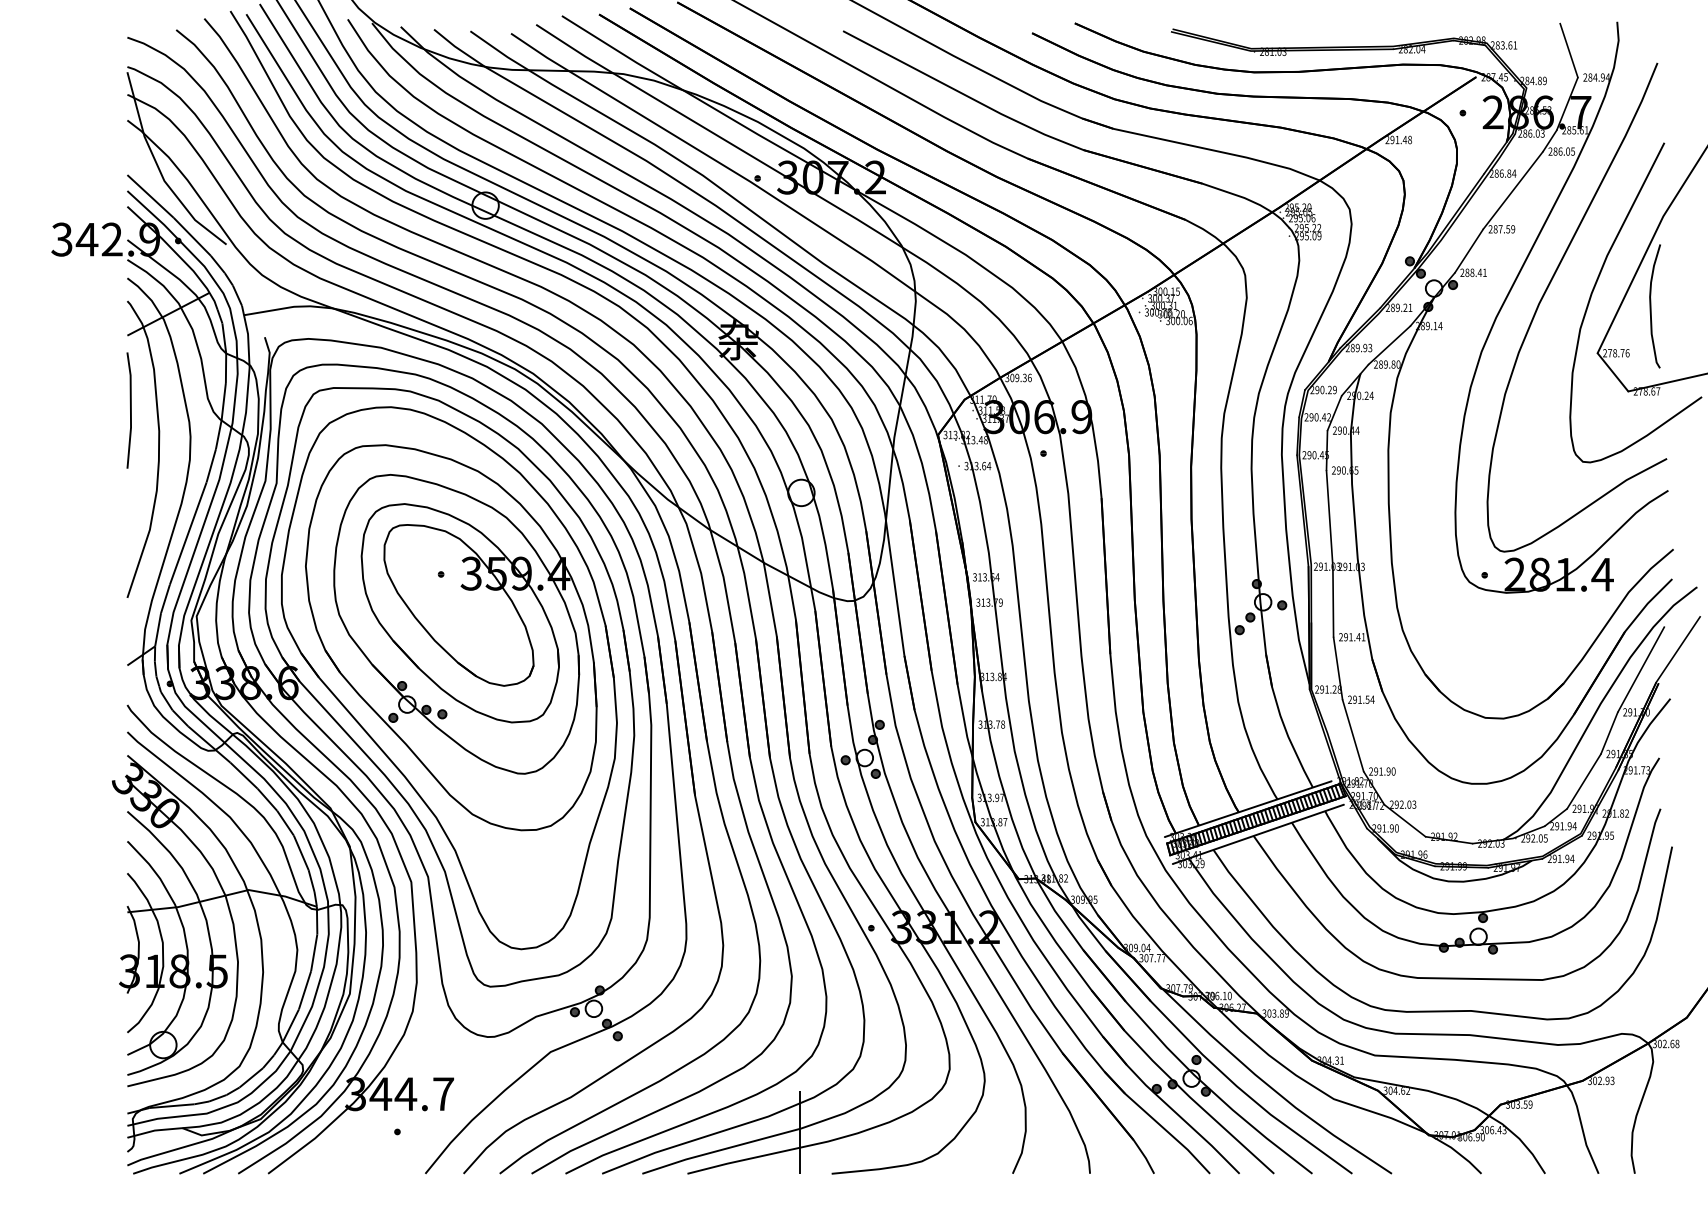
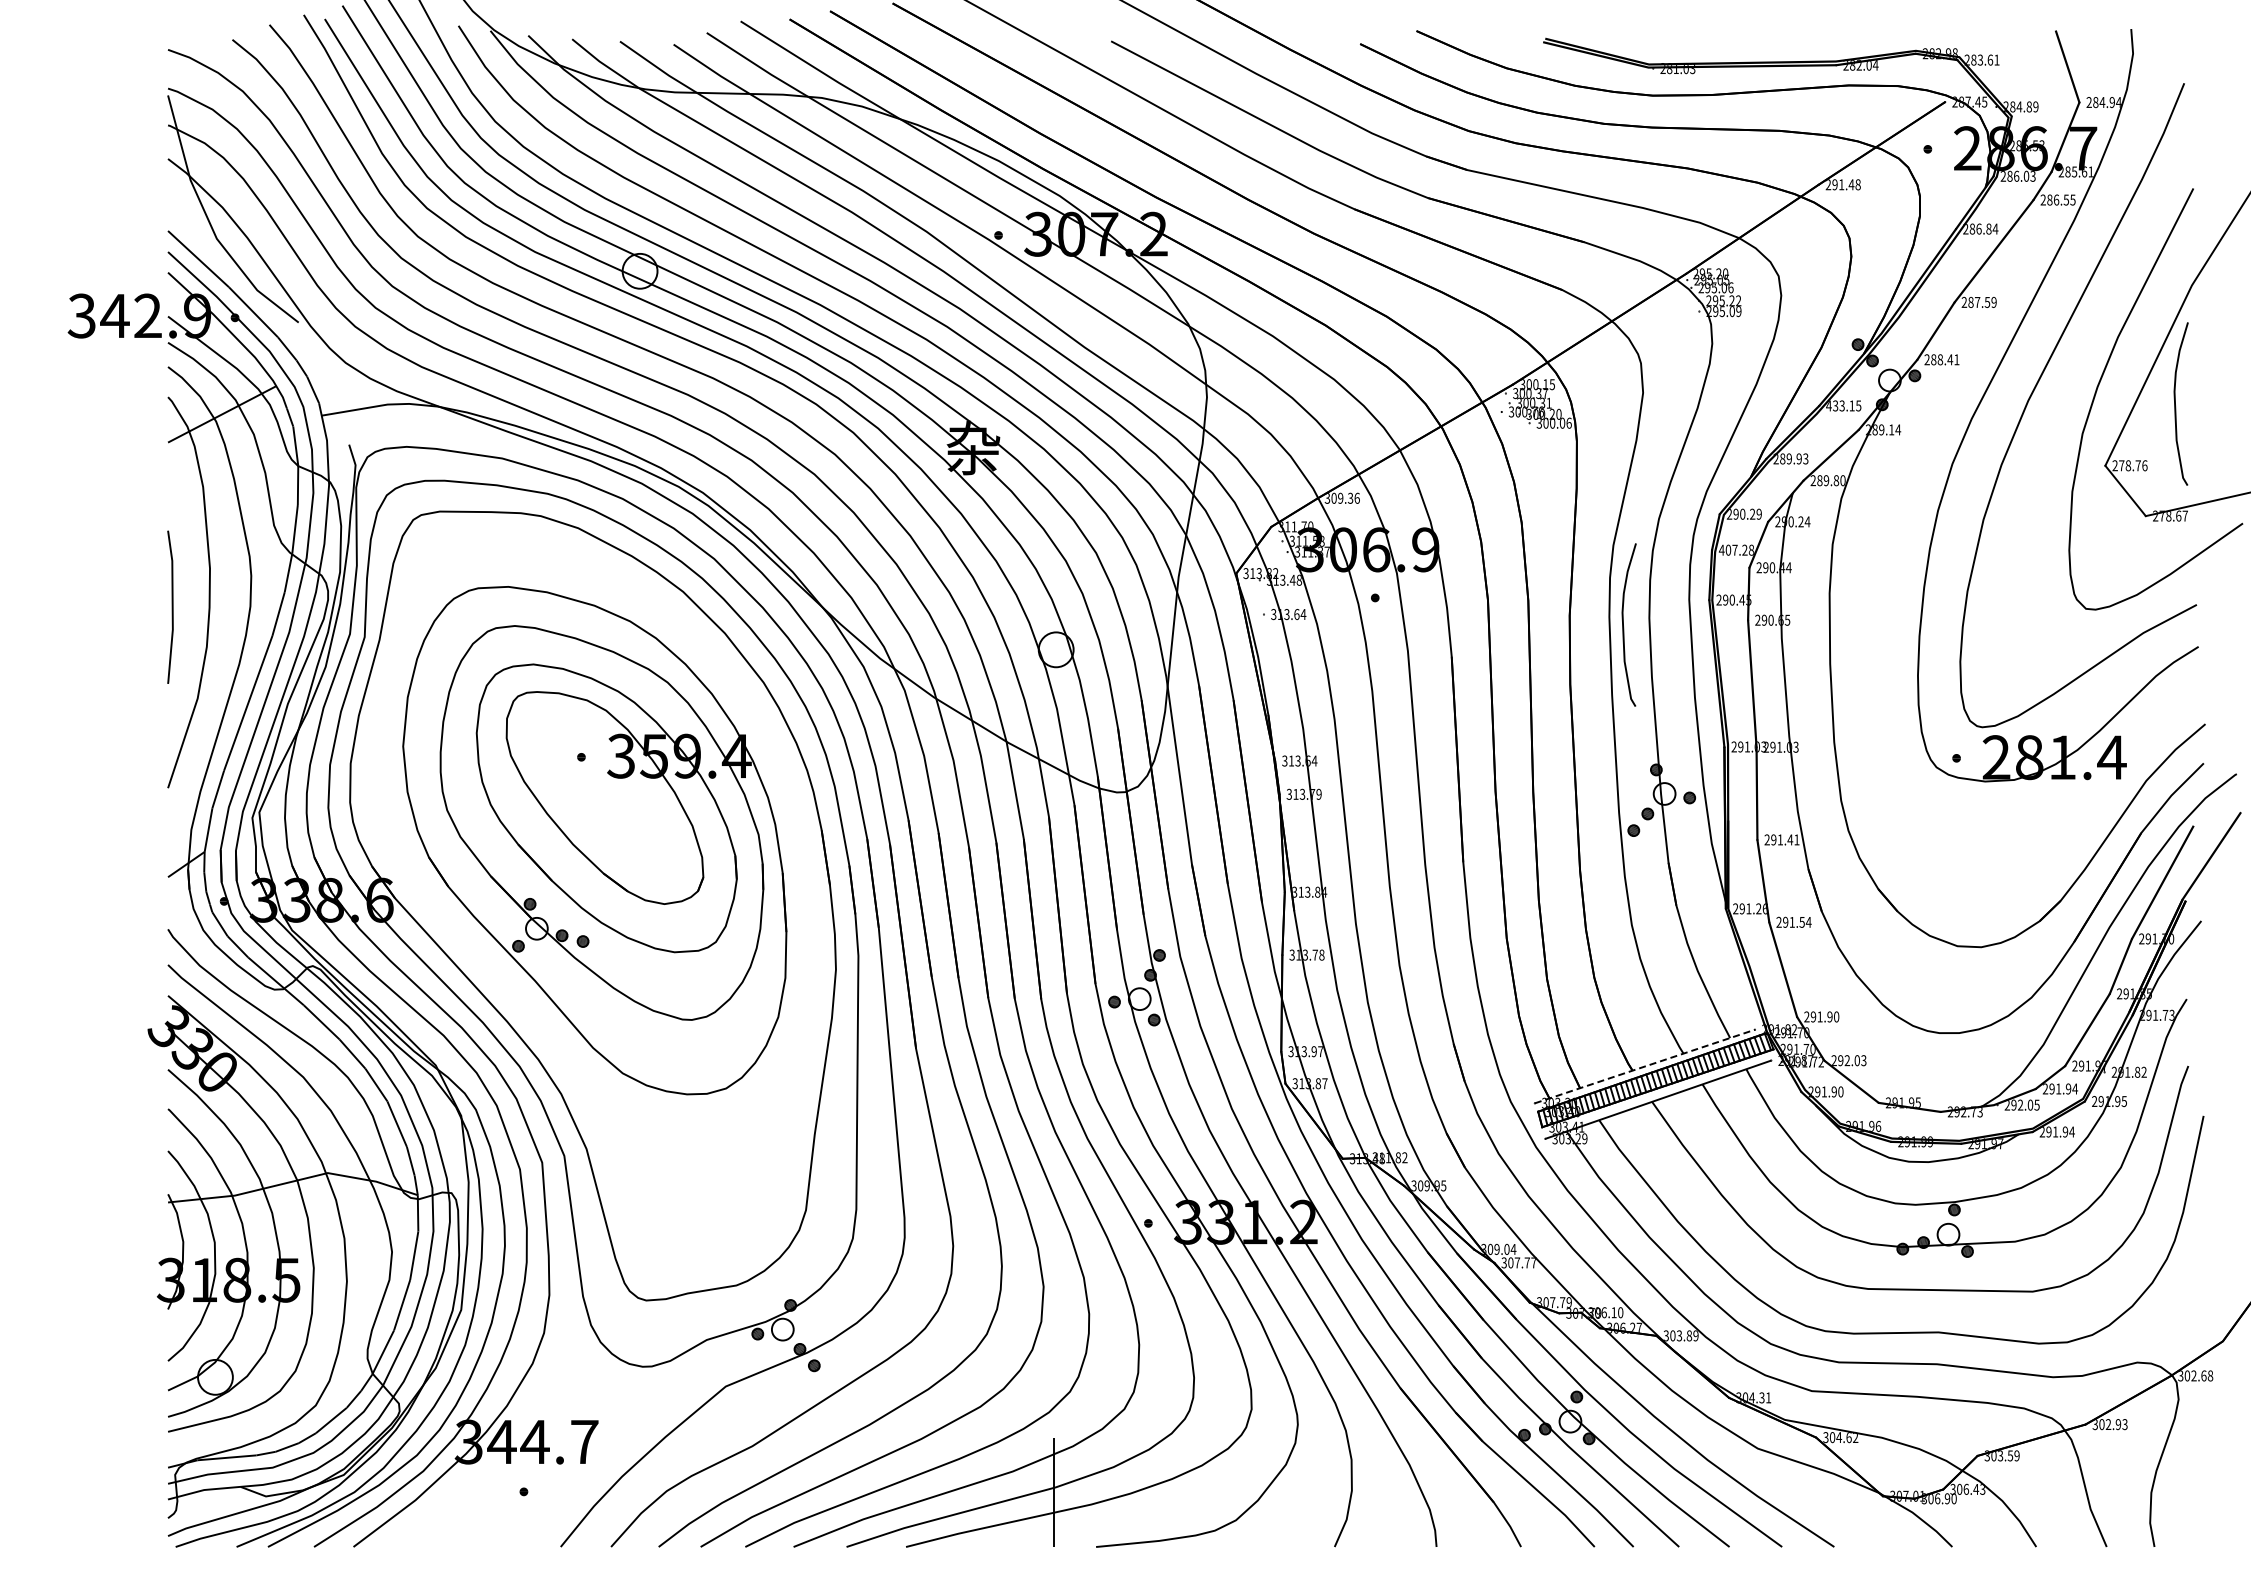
text: (1568, 151) -> (2066, 199), 286.05 -> 286.55
text: (1398, 307) -> (1843, 405), 289.21 -> 433.15
line: (130, 409) -> (171, 606), moved
text: (1317, 416) -> (1736, 549), 290.42 -> 407.28
curve: (1231, 473) -> (1623, 624), added
part: (449, 677) -> (592, 893), removed
text: (1338, 689) -> (1764, 908), 291.28 -> 291.26
line: (1248, 809) -> (1645, 1066), solid -> dashed
text: (1455, 836) -> (1917, 1102), 291.92 -> 291.95
text: (1497, 843) -> (1973, 1111), 292.03 -> 292.73

